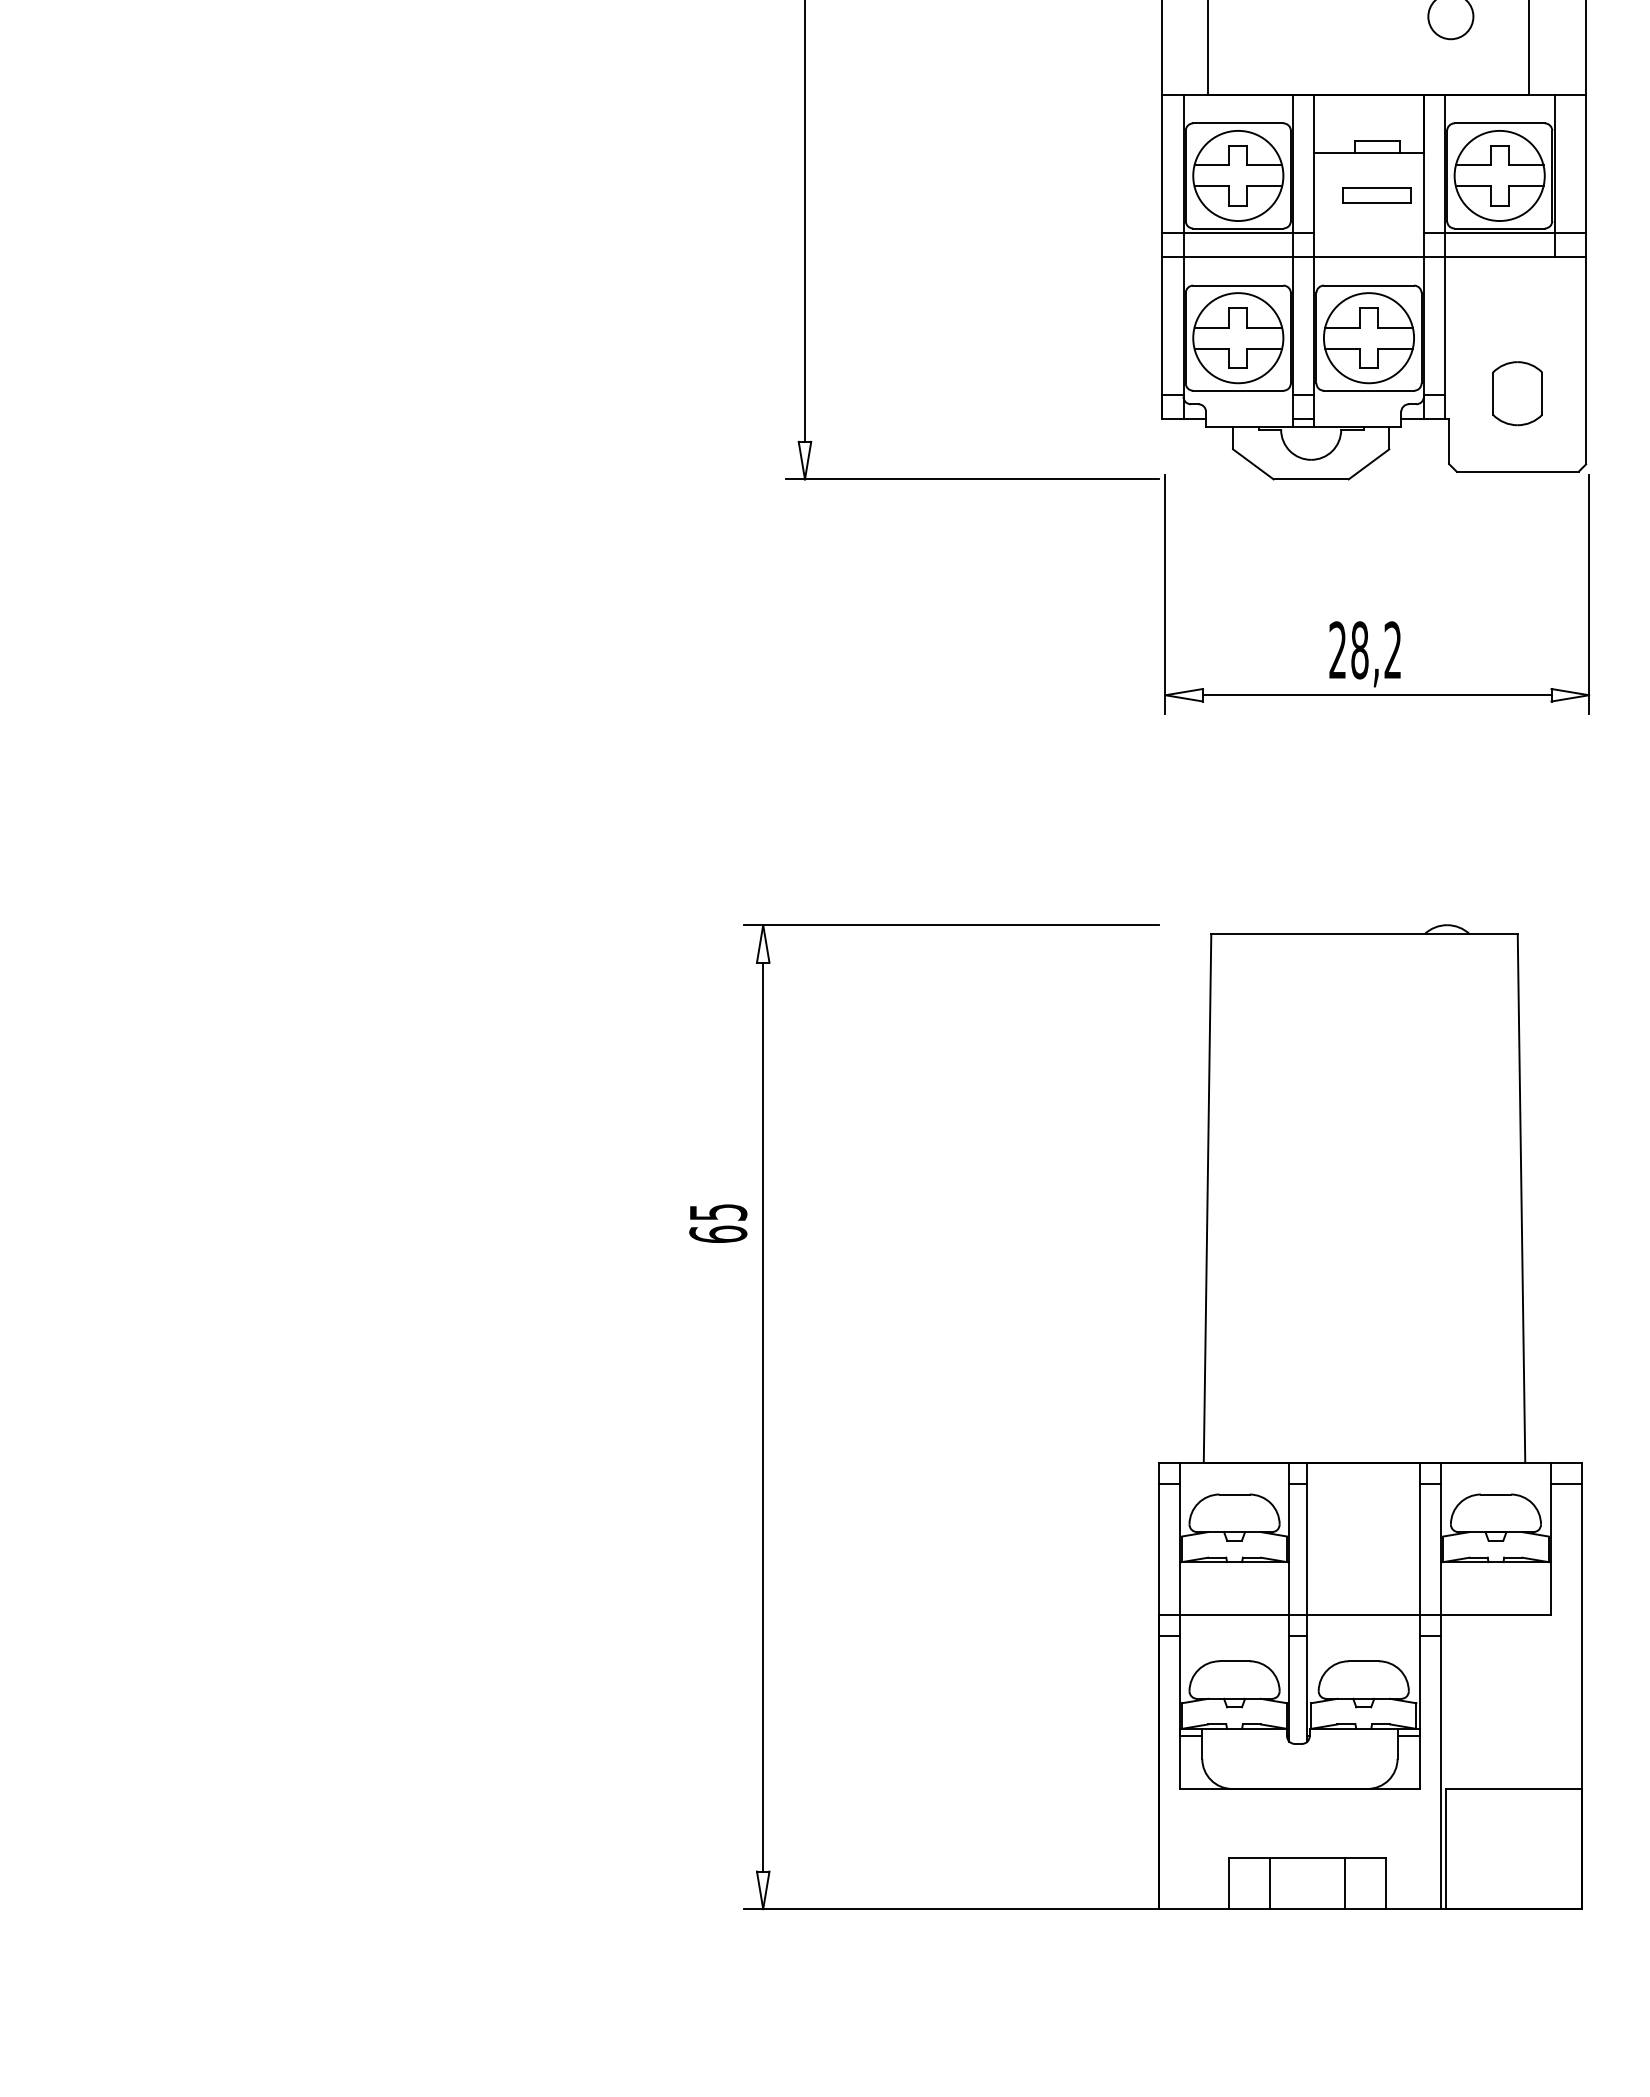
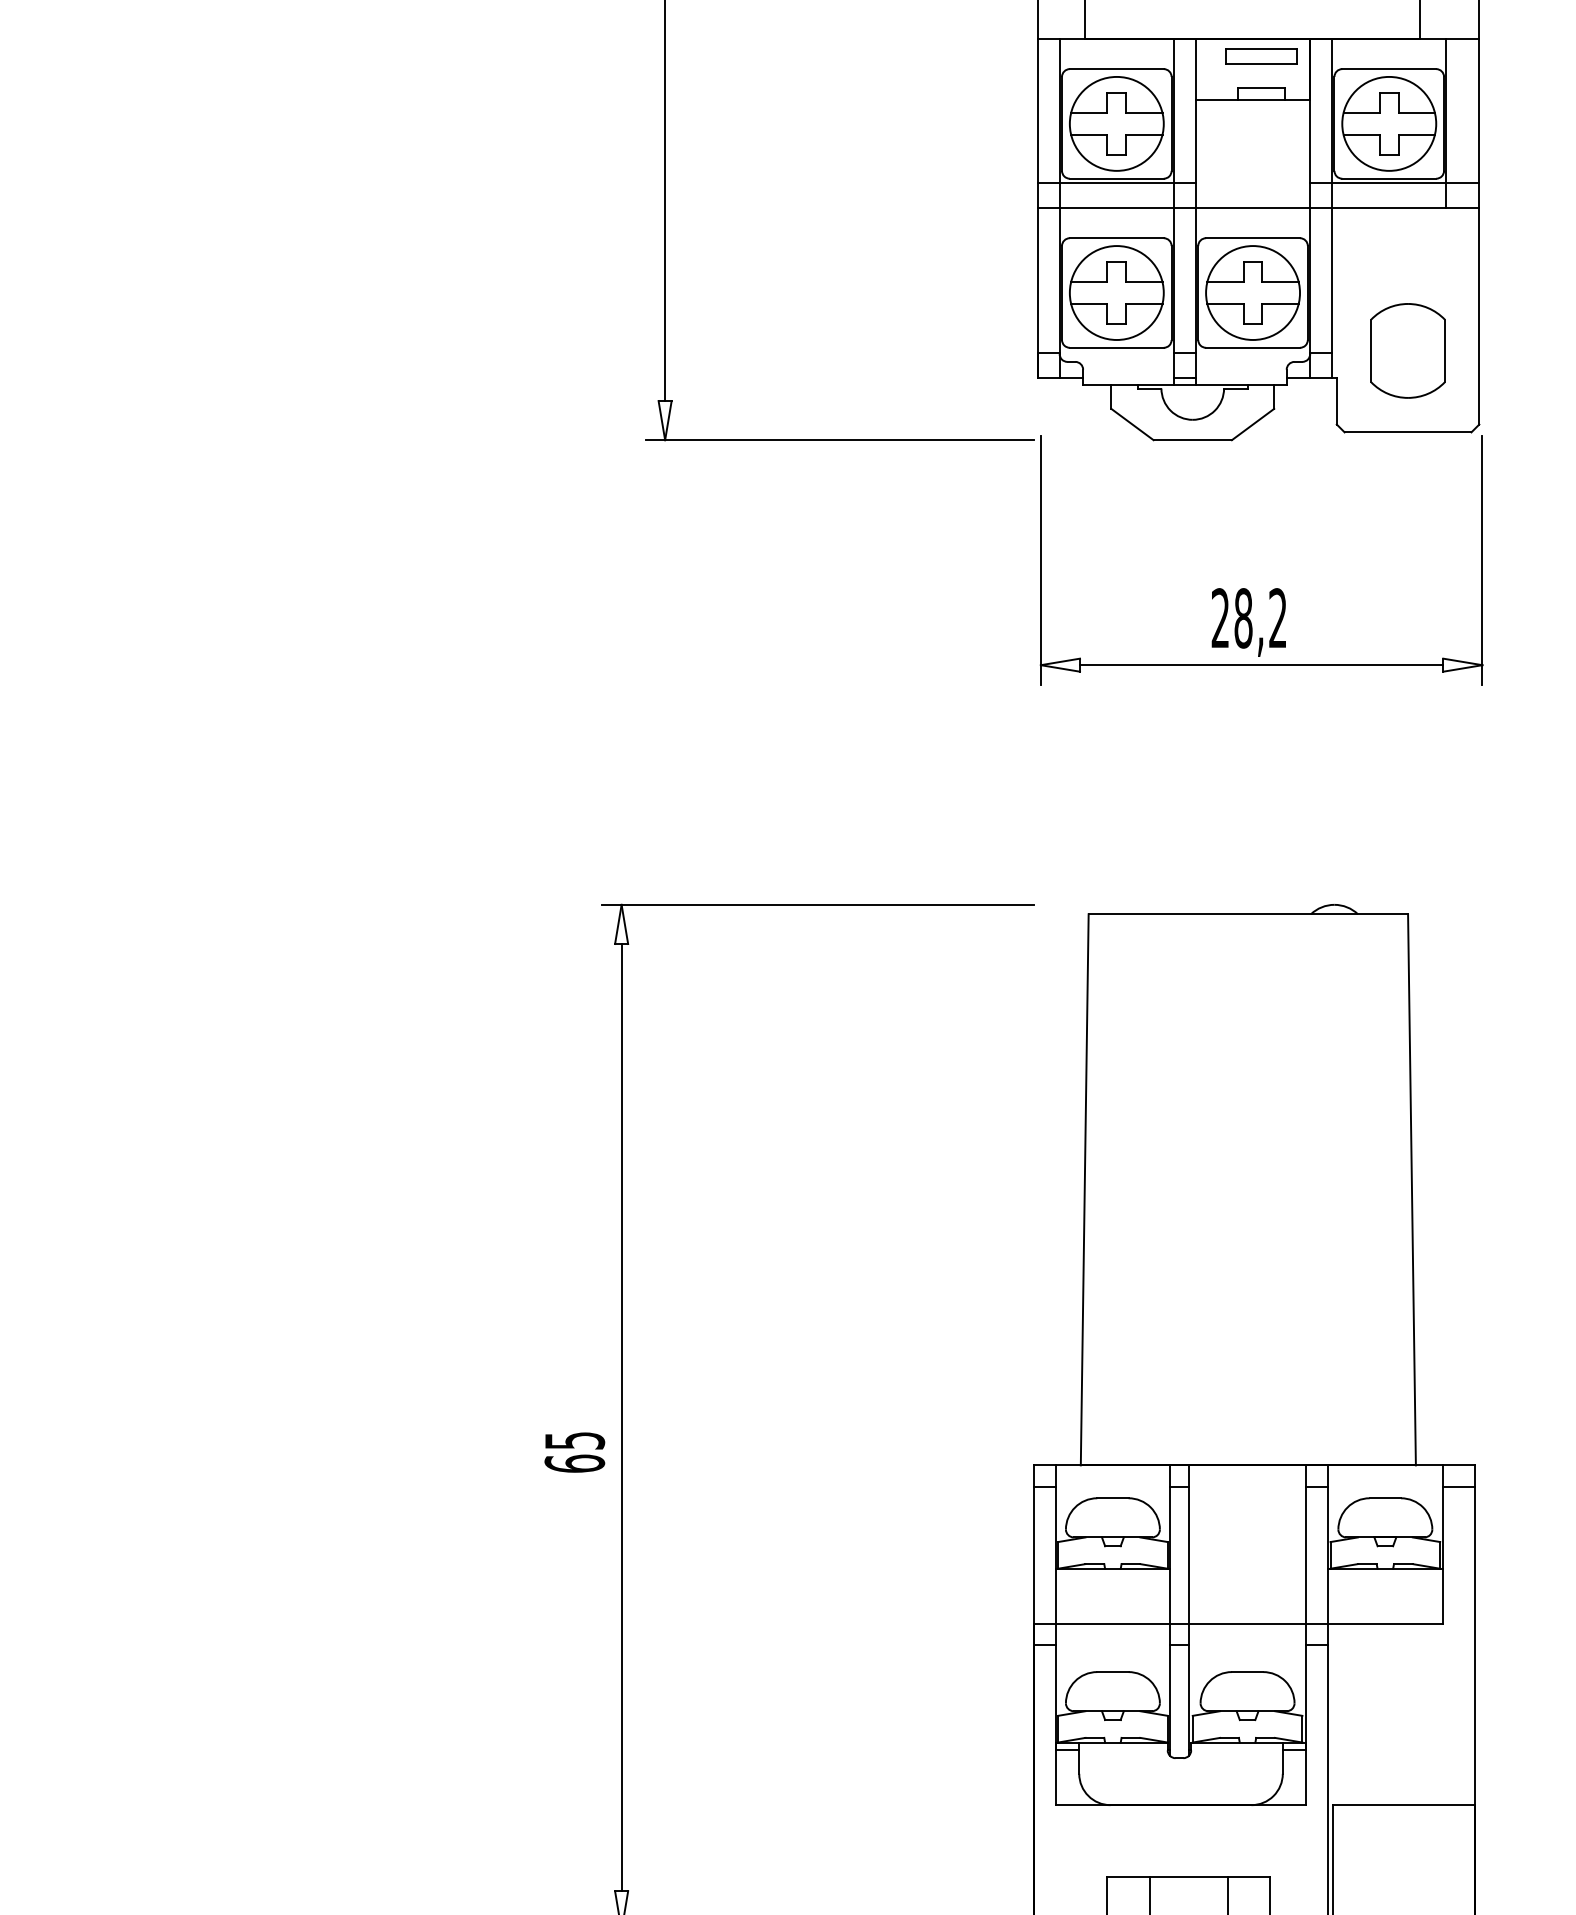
part: (1376, 195) -> (1260, 56), moved
part: (1517, 393) -> (1407, 350), size x1.43
text: (718, 1223) -> (575, 1452), moved

